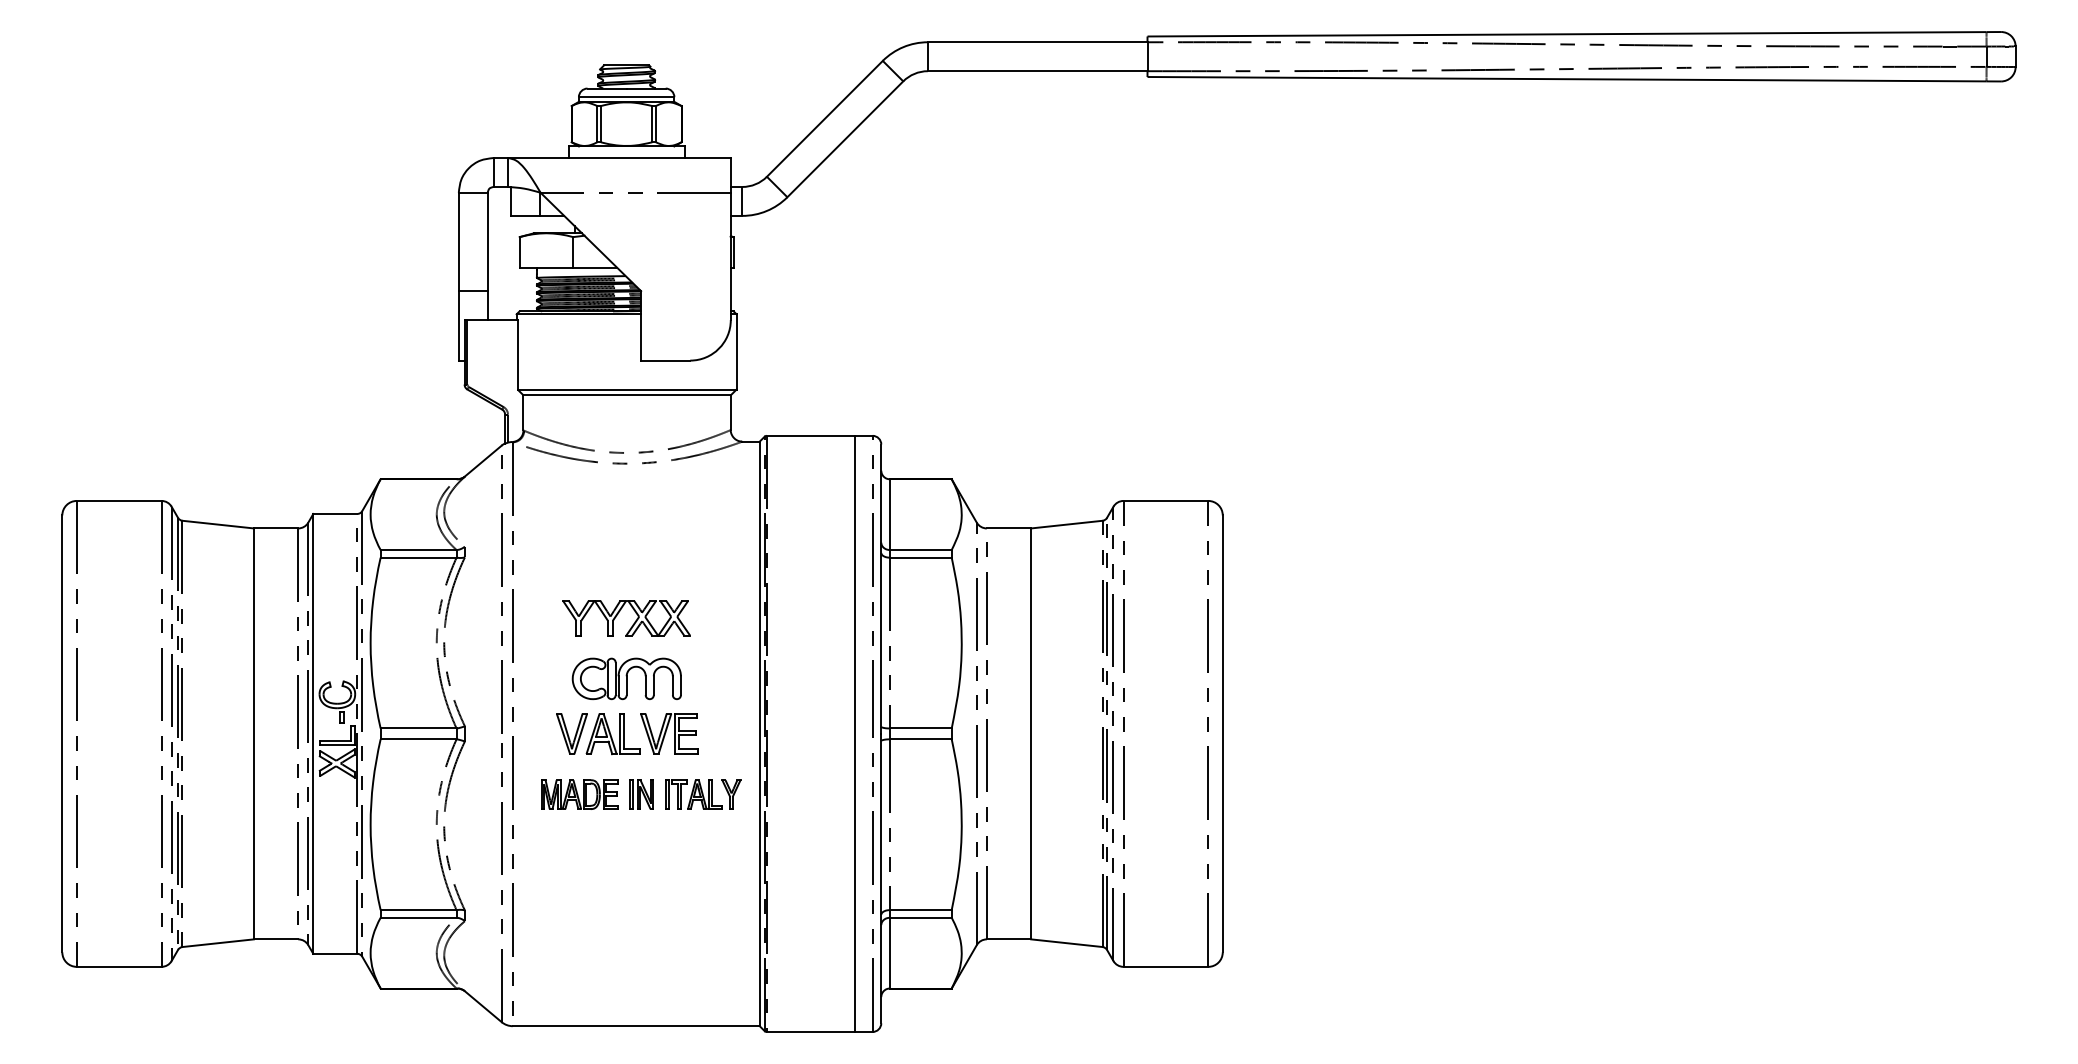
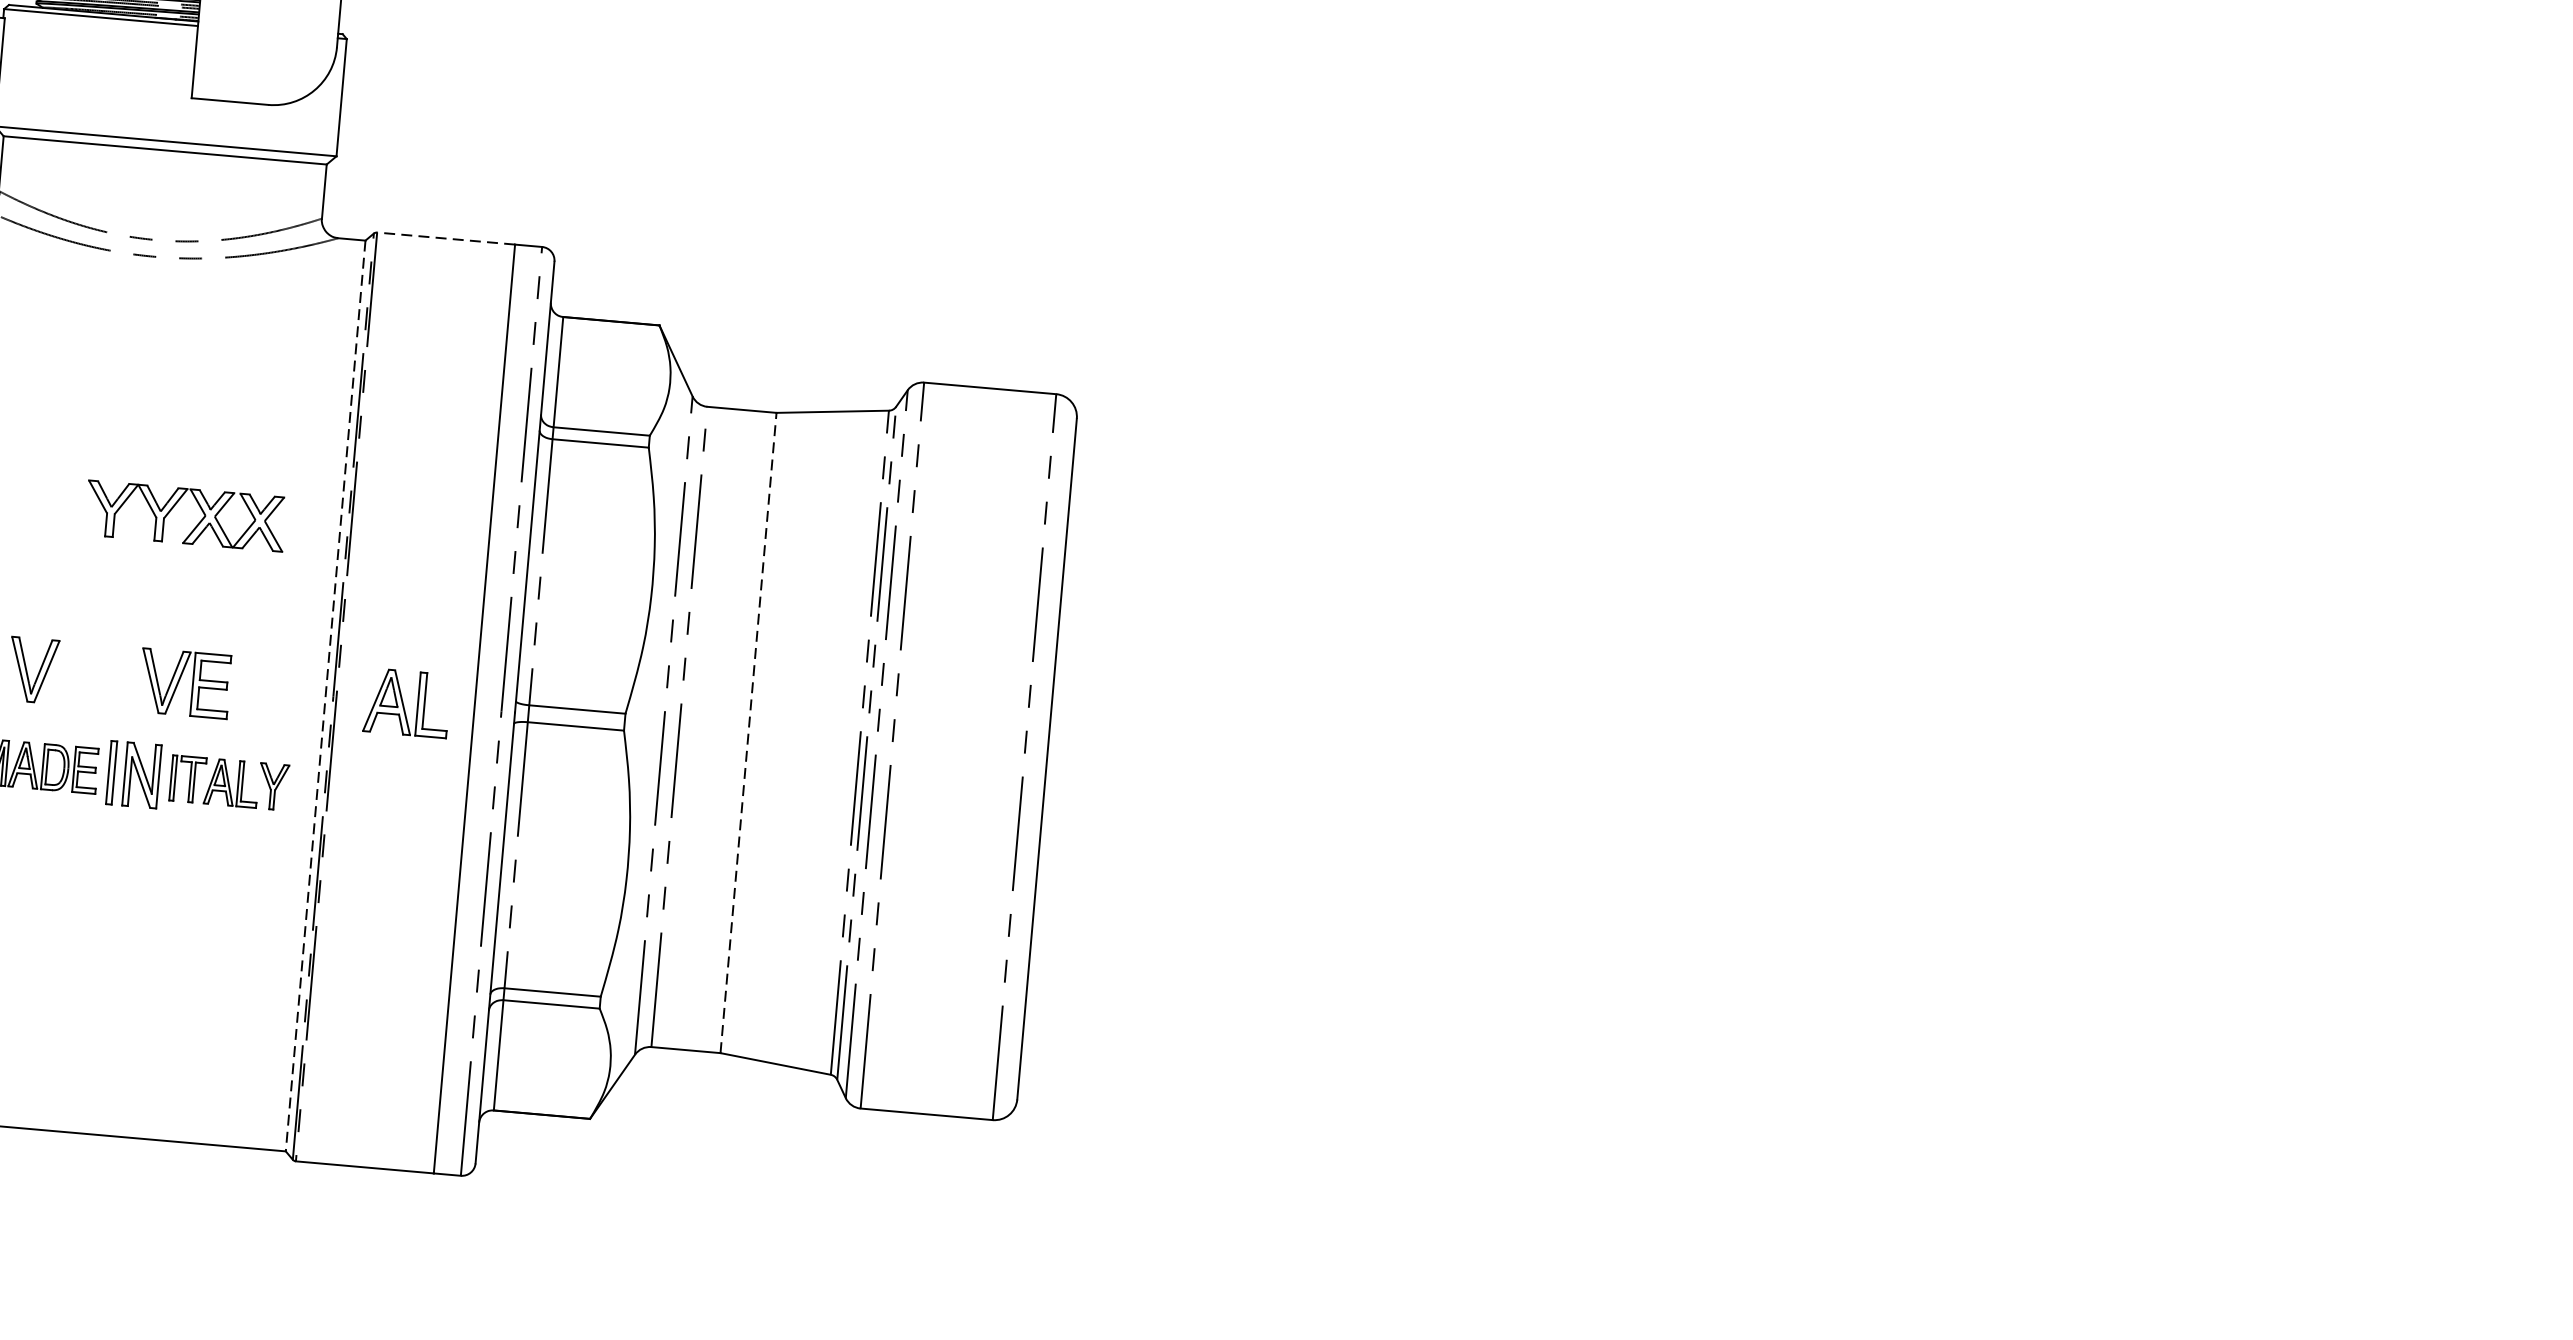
line: (810, 435) -> (445, 237), solid -> dashed
part: (632, 624) -> (194, 526), moved
part: (626, 678) -> (125, 591), removed
line: (1031, 733) -> (749, 732), solid -> dashed
part: (612, 734) -> (406, 703), moved
line: (759, 734) -> (325, 696), solid -> dashed
part: (641, 794) -> (133, 774), size x1.4

